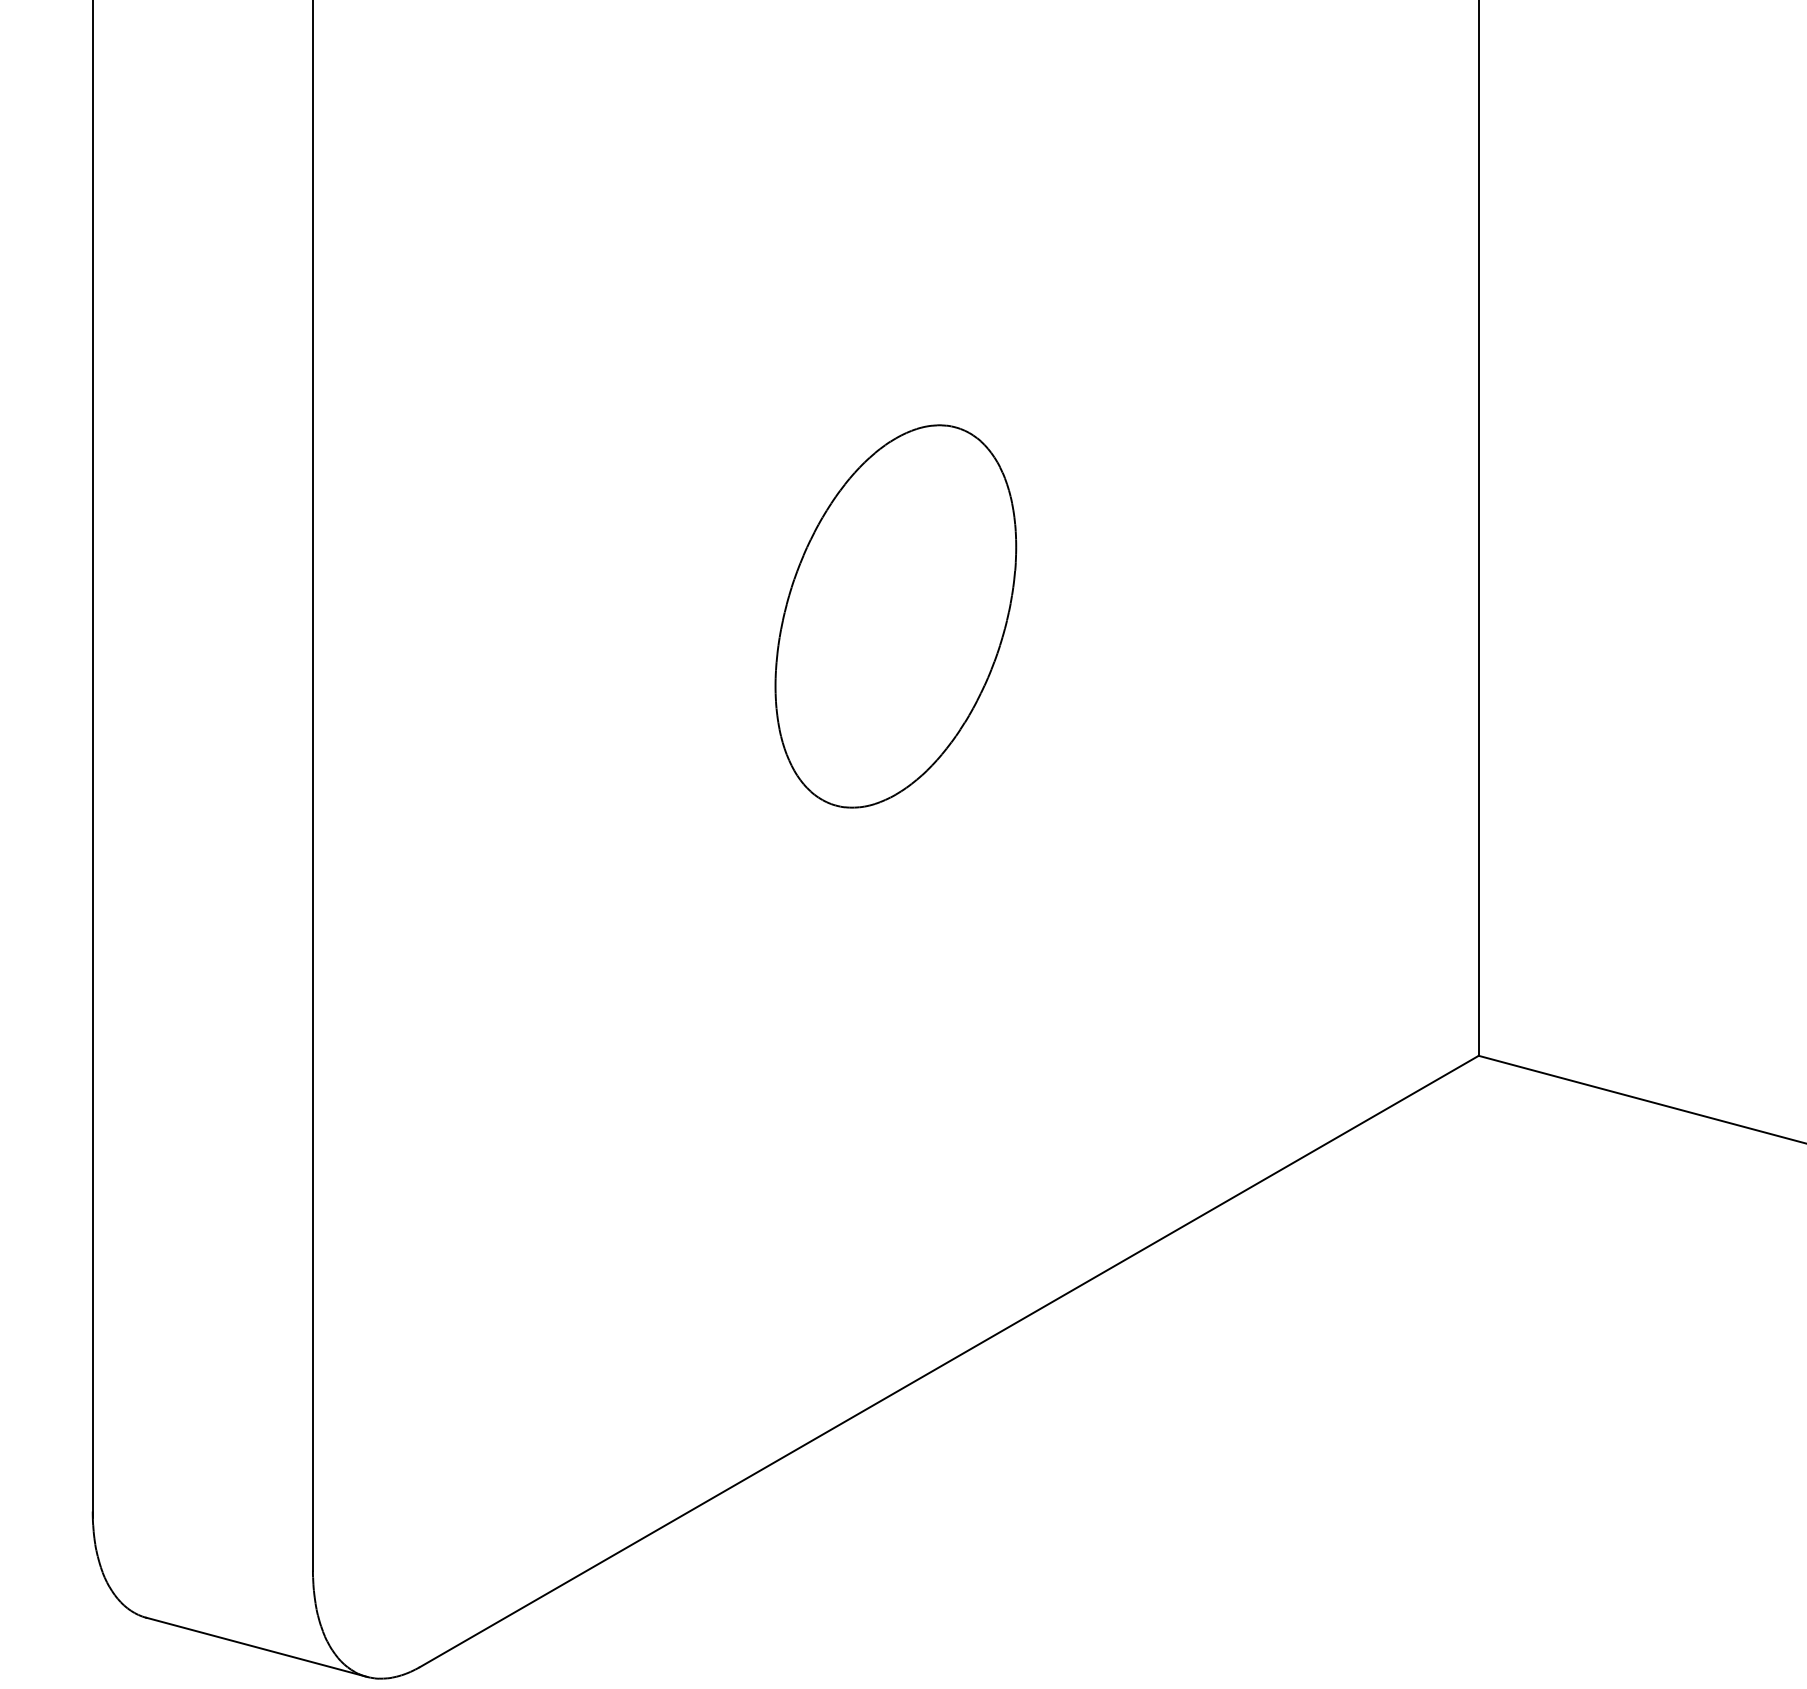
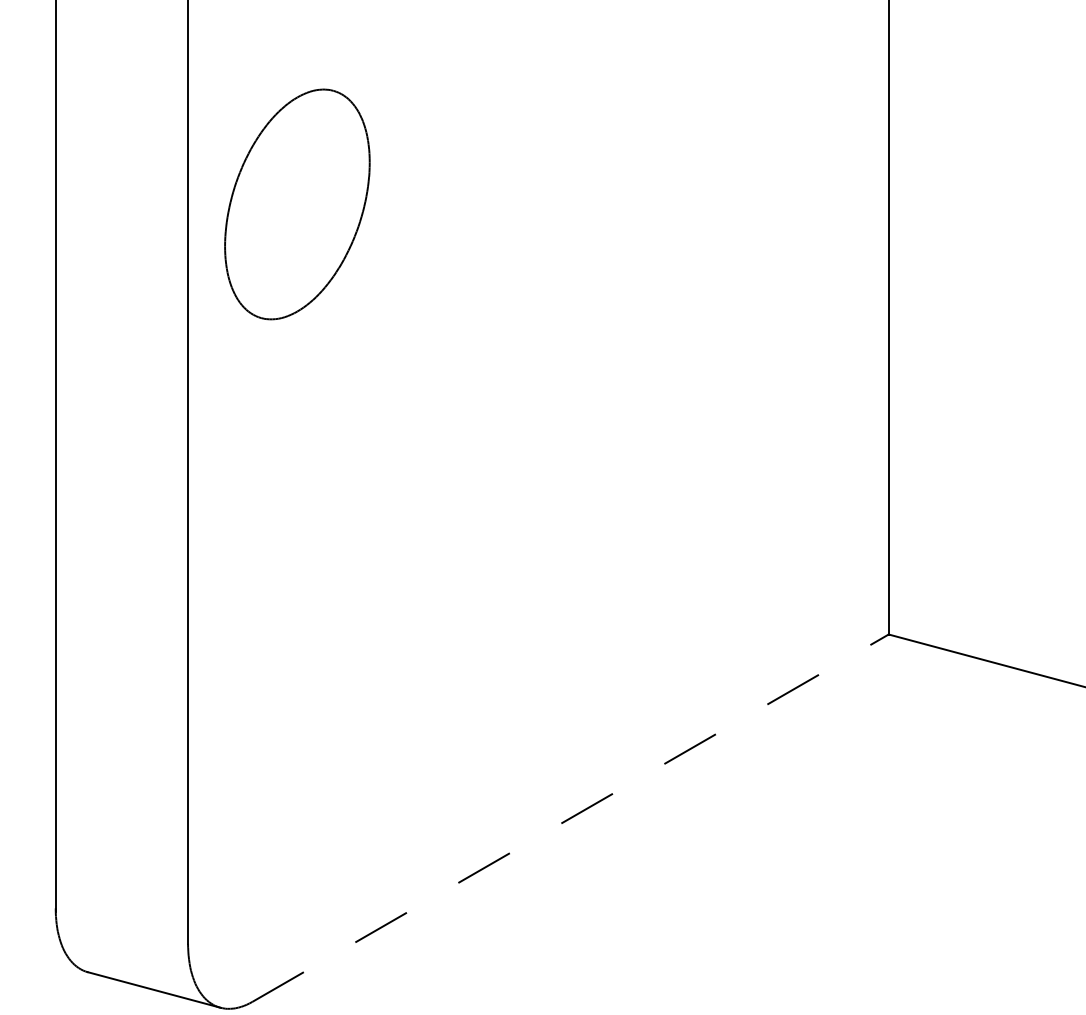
part: (896, 616) -> (297, 204), moved
line: (949, 1360) -> (570, 817), solid -> dashed

